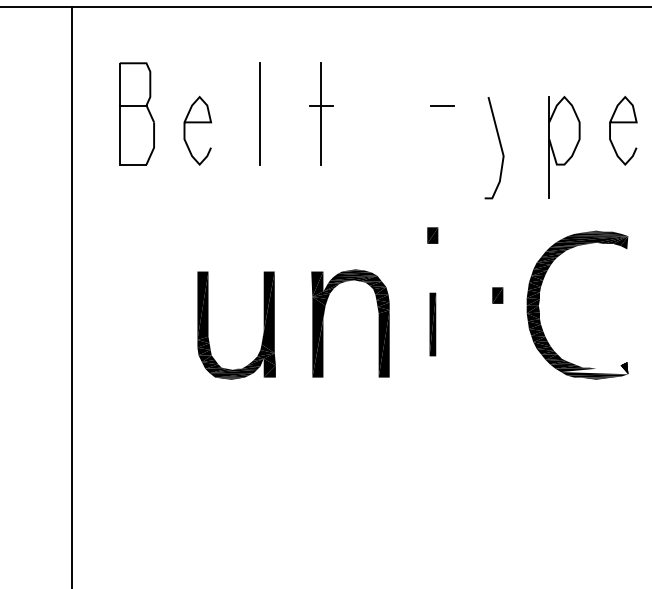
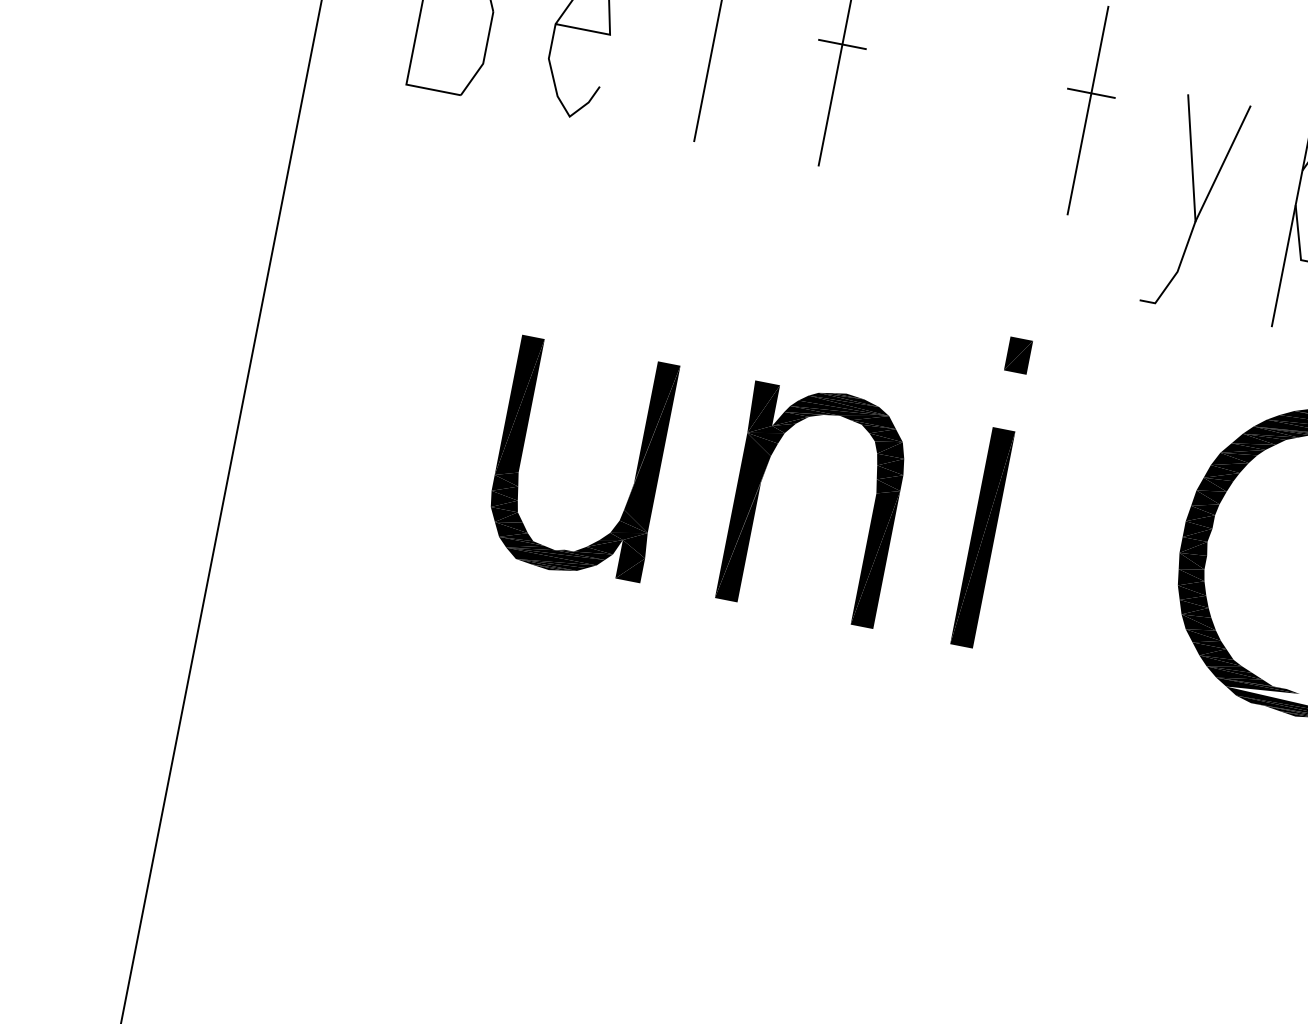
line: (442, 113) -> (1087, 109), added
line: (510, 126) -> (1221, 163), added
part: (497, 295) -> (1126, 504), removed
part: (432, 324) -> (982, 537), size x1.67

